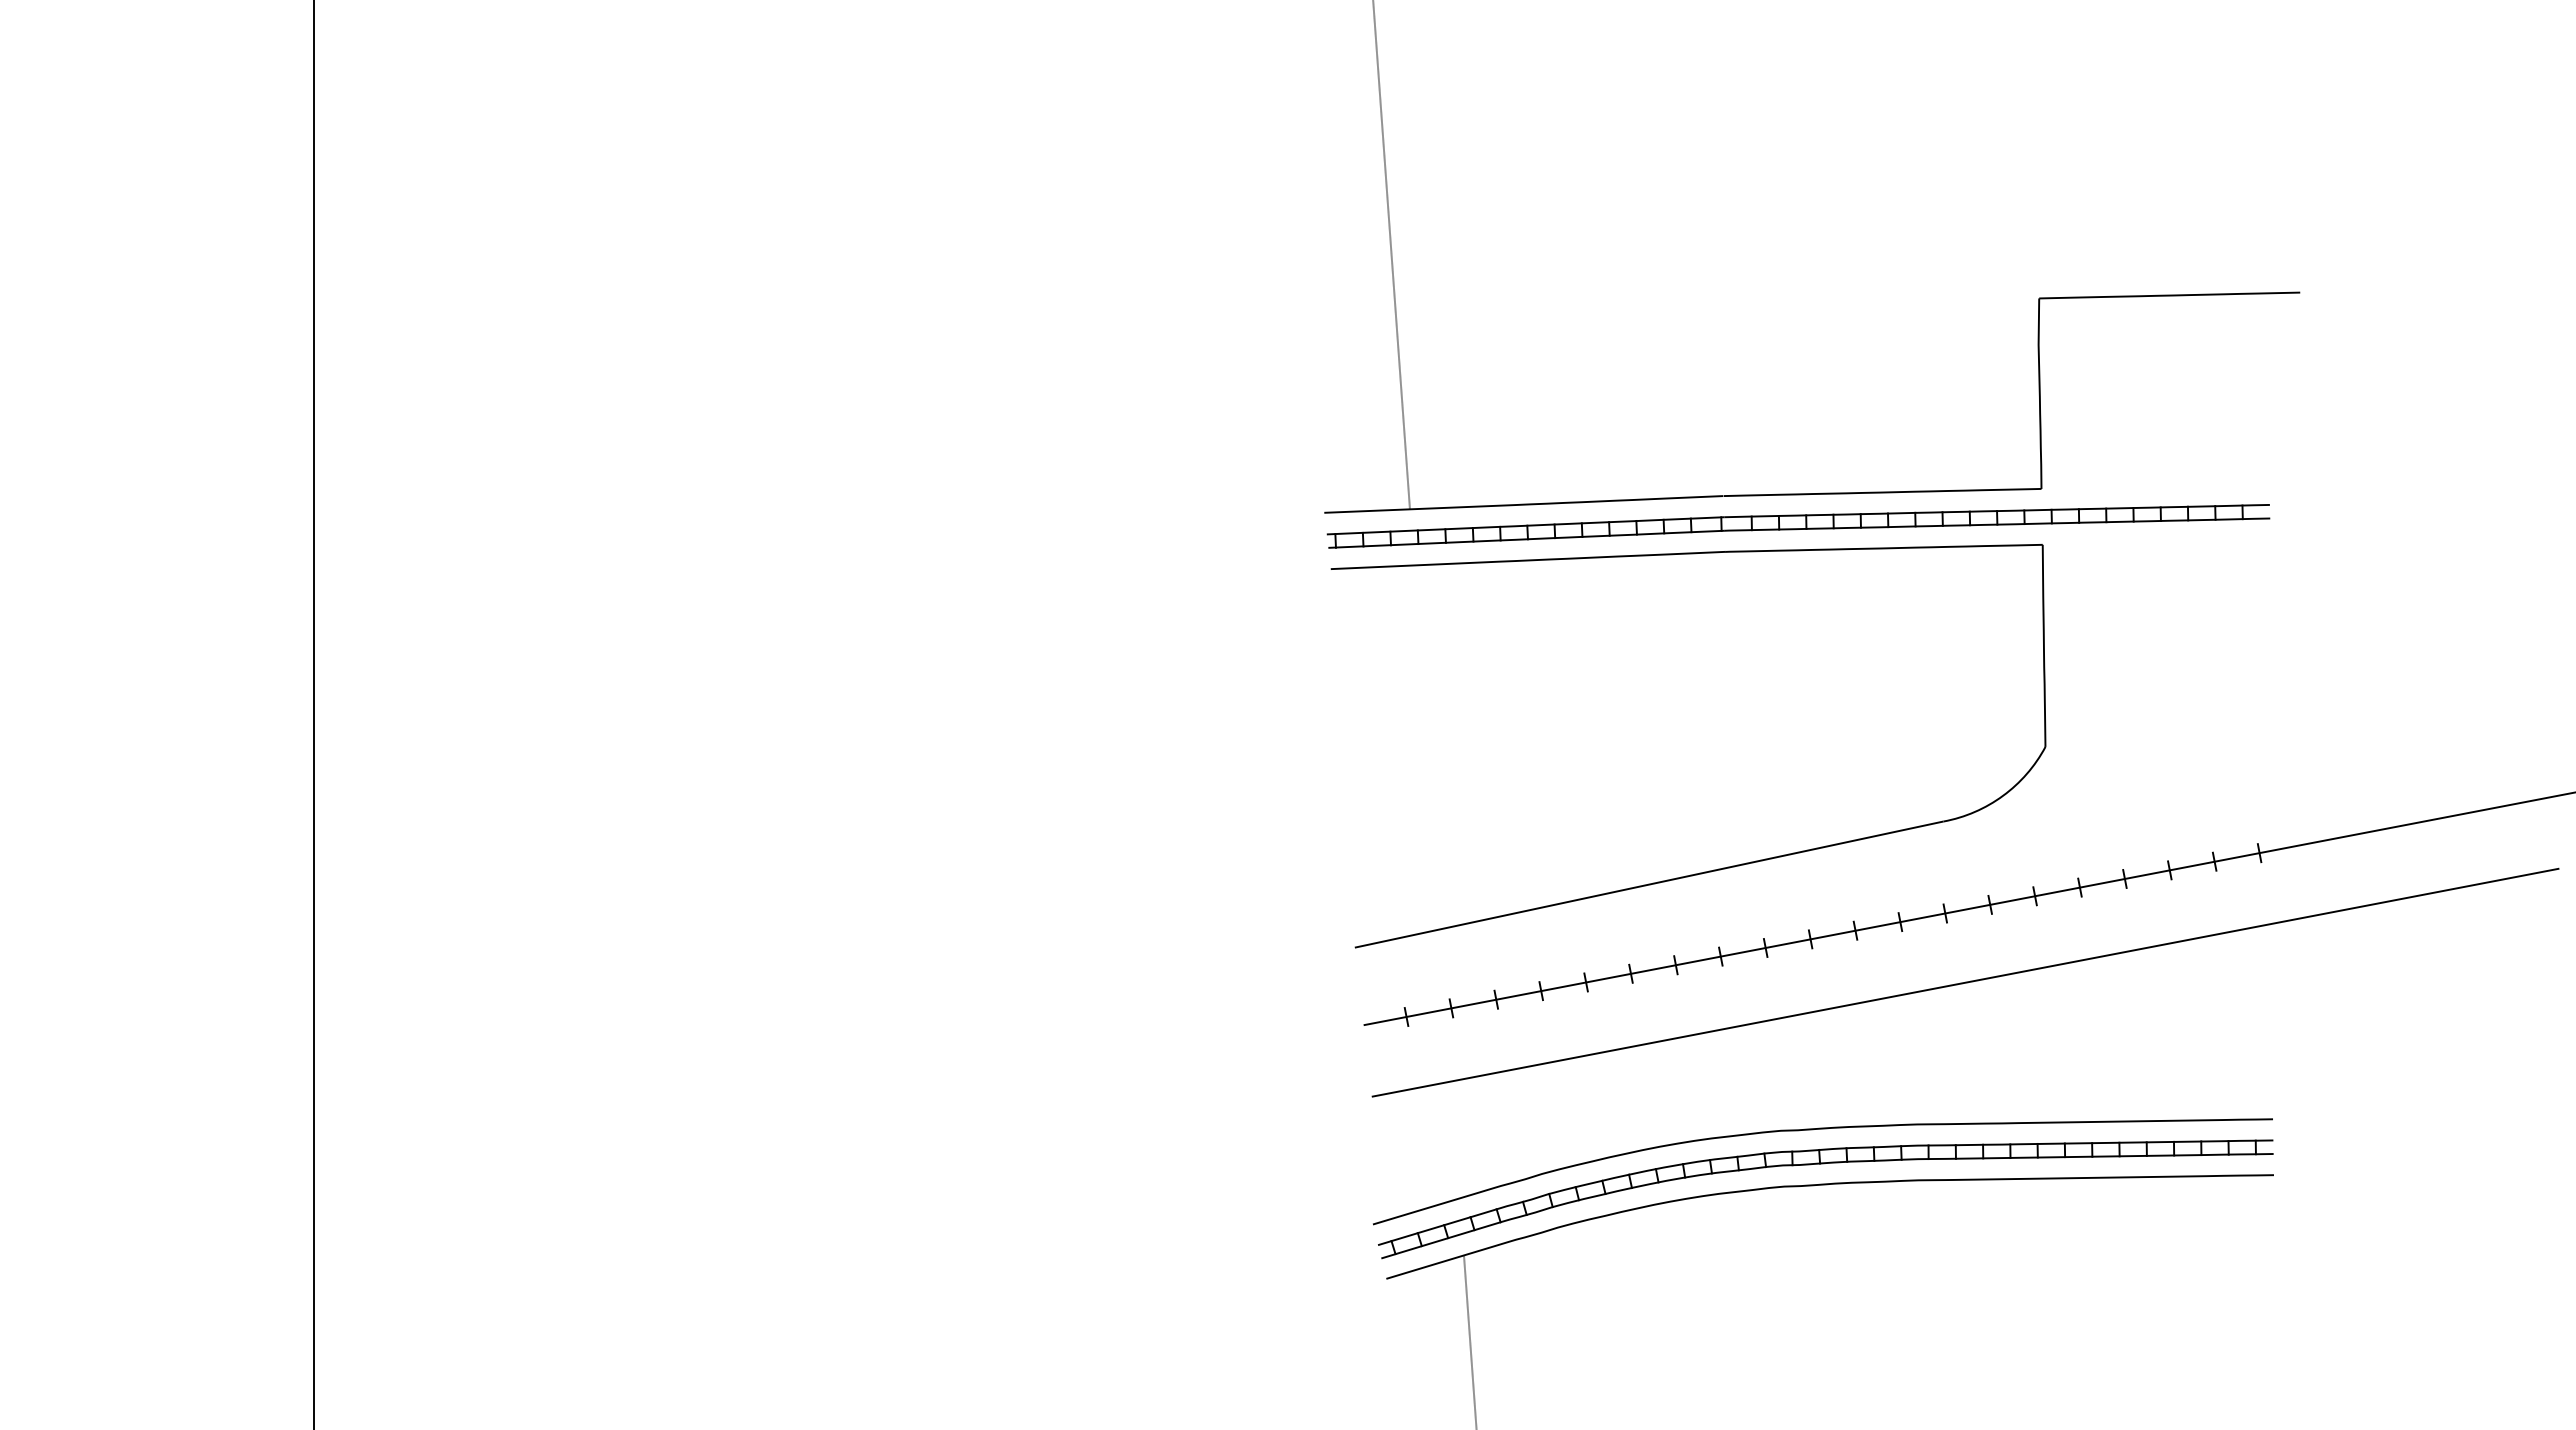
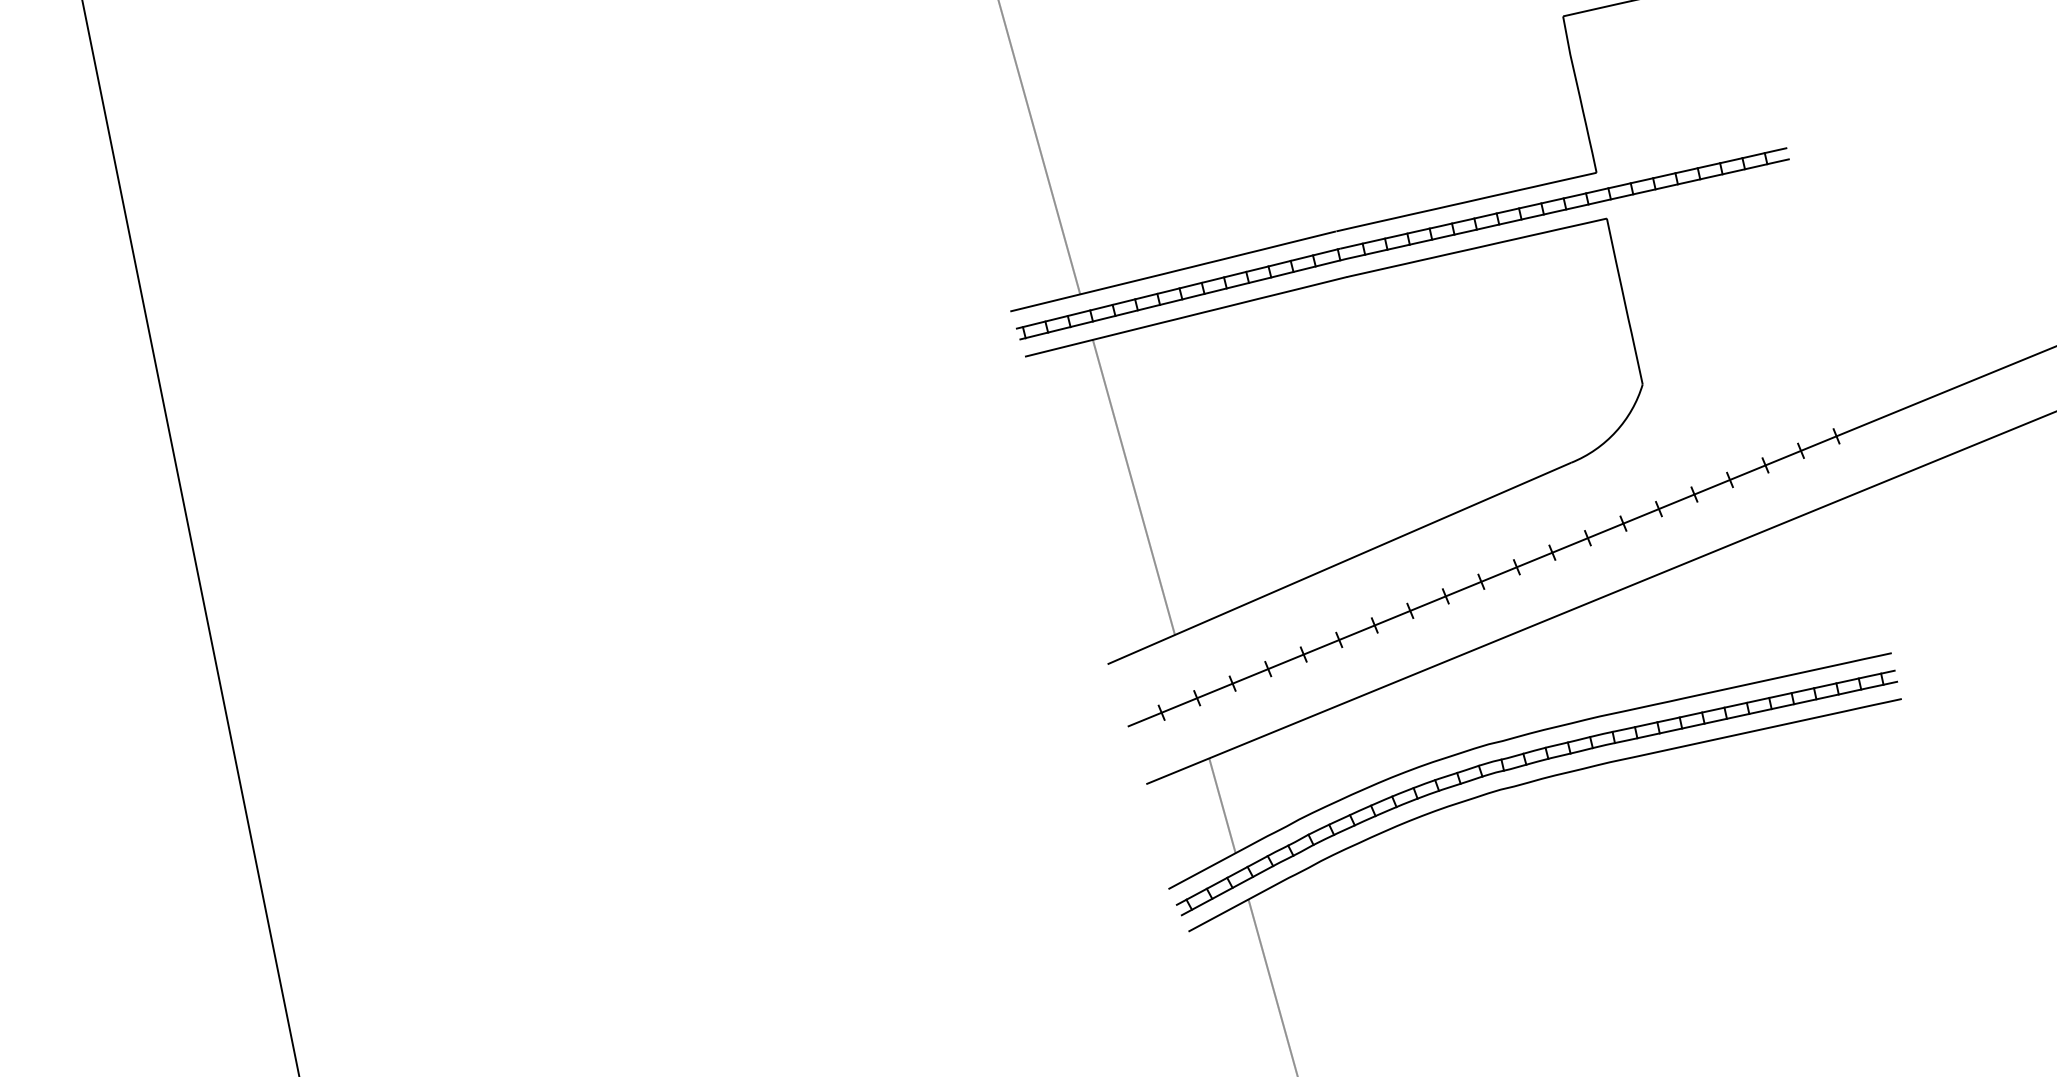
line: (1427, 747) -> (1134, 487), added
line: (1455, 1139) -> (1222, 805), added

